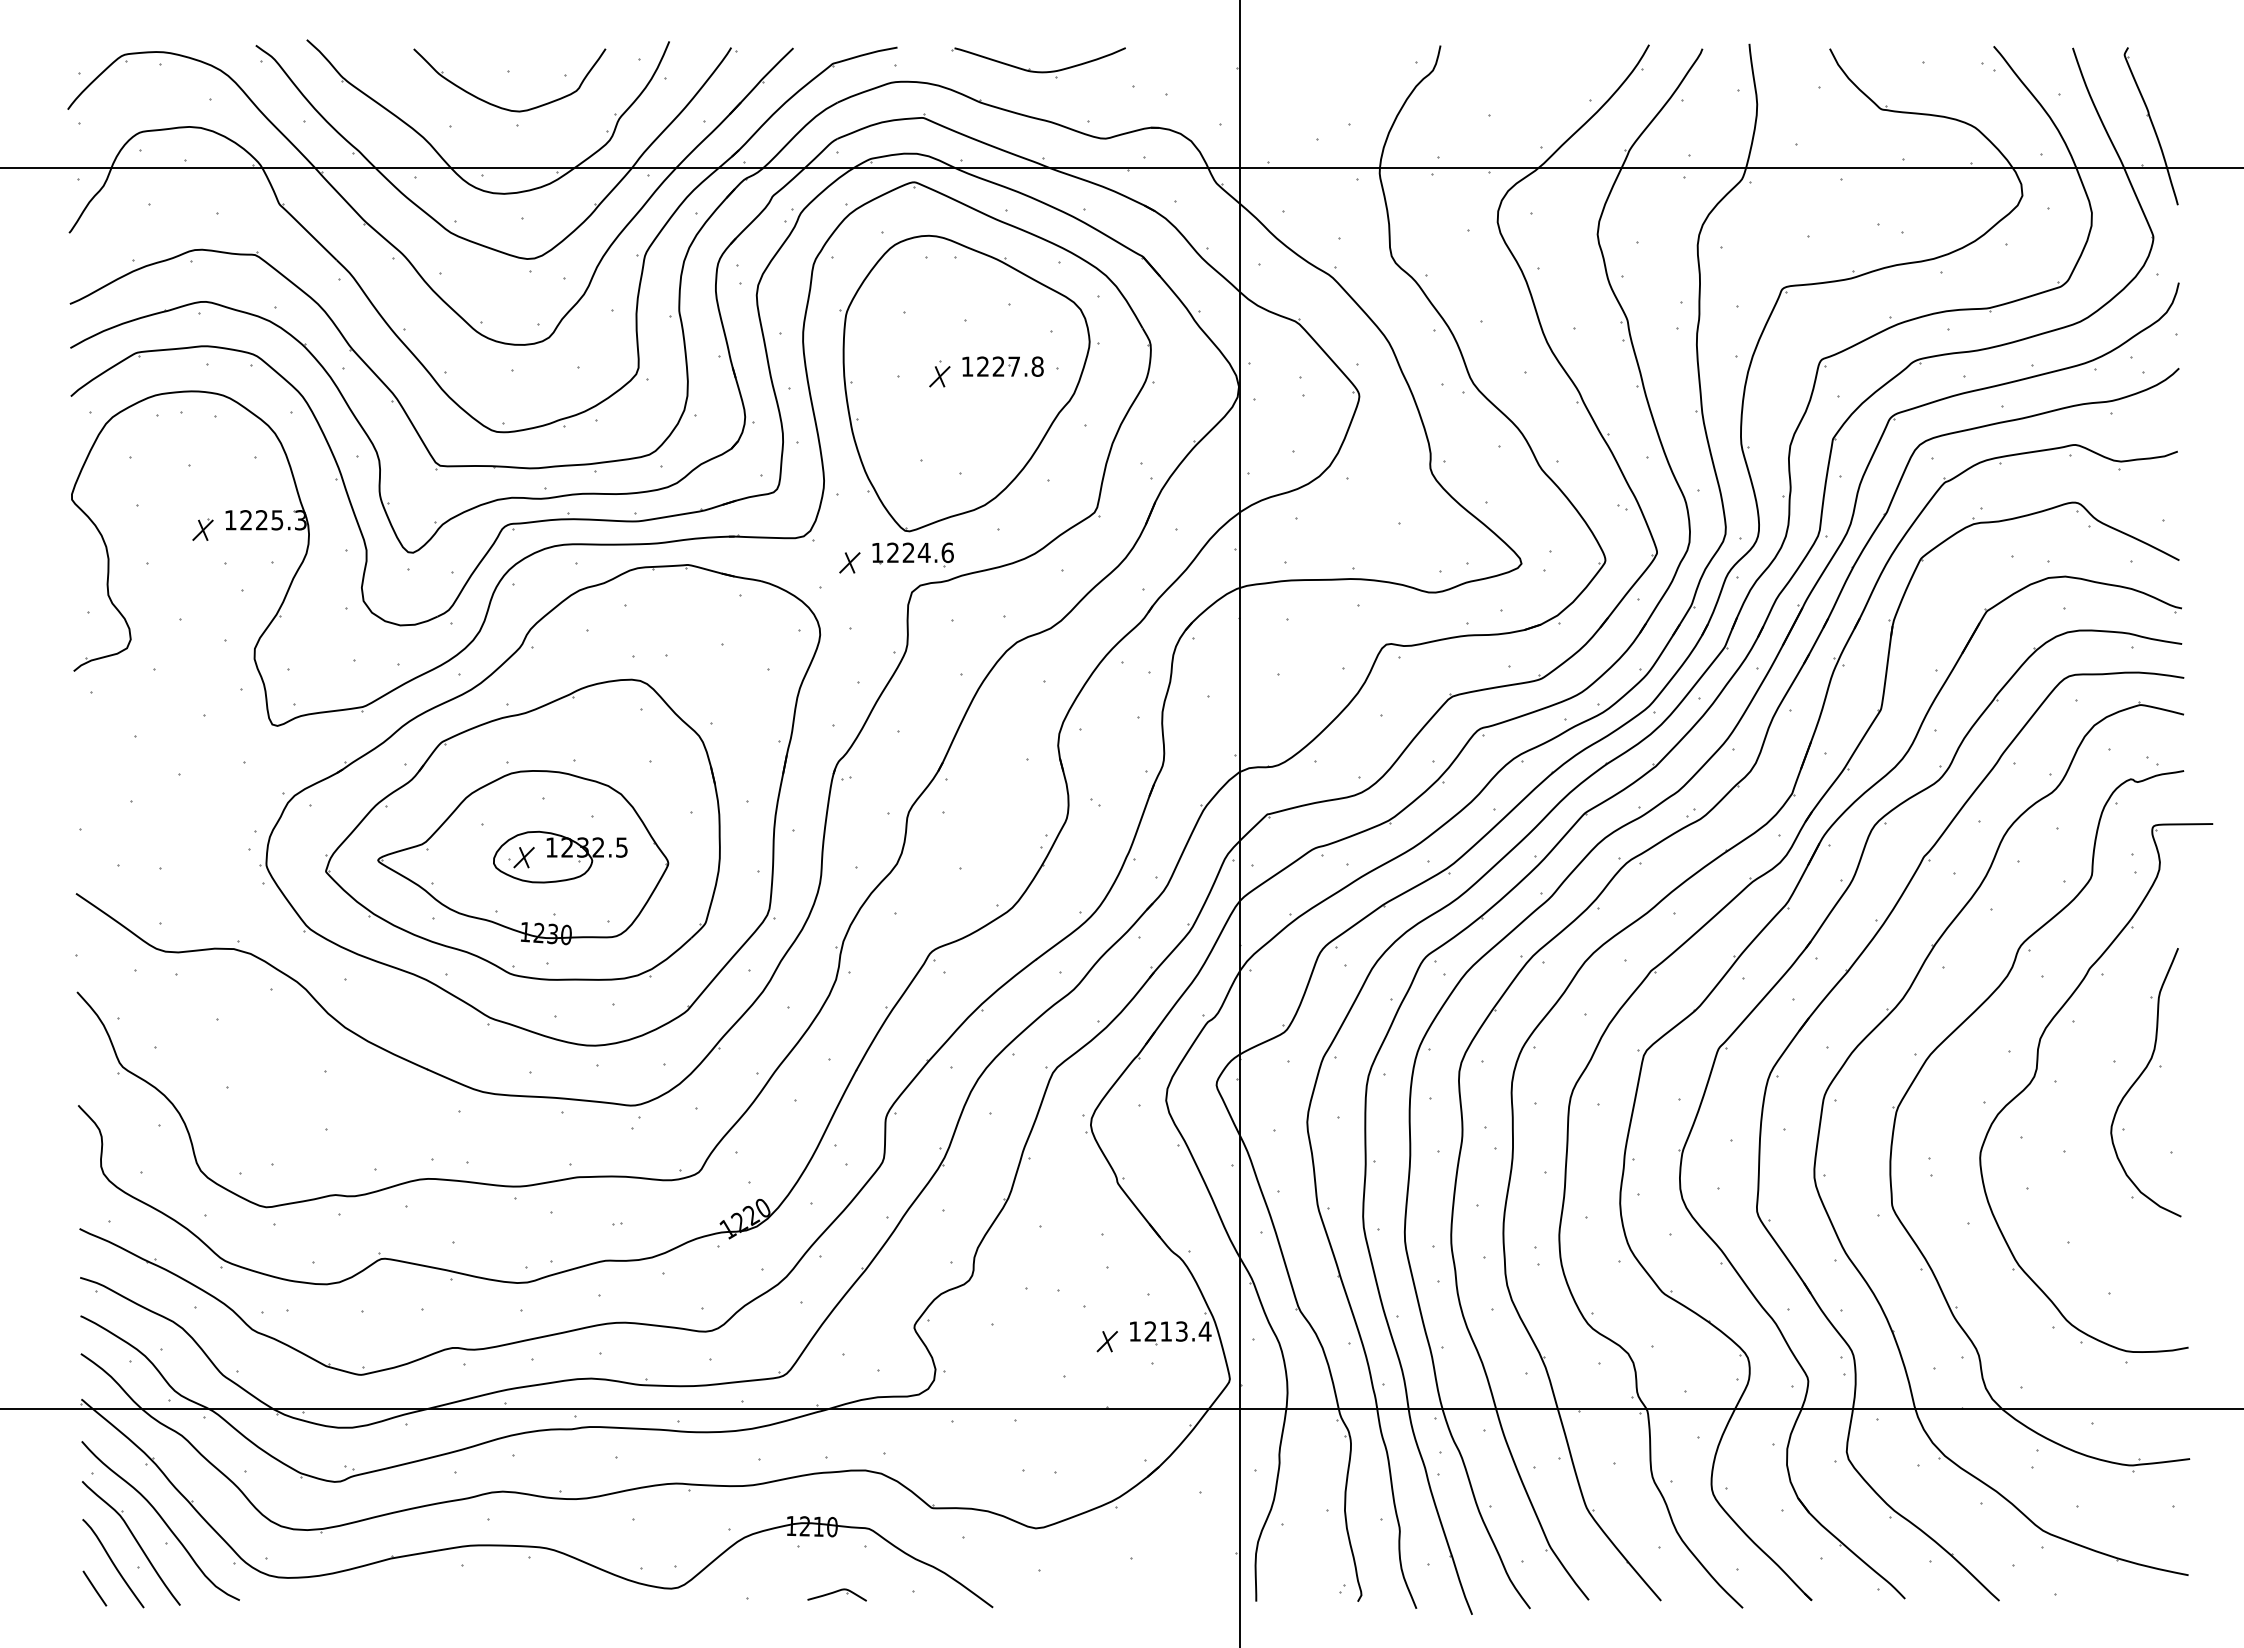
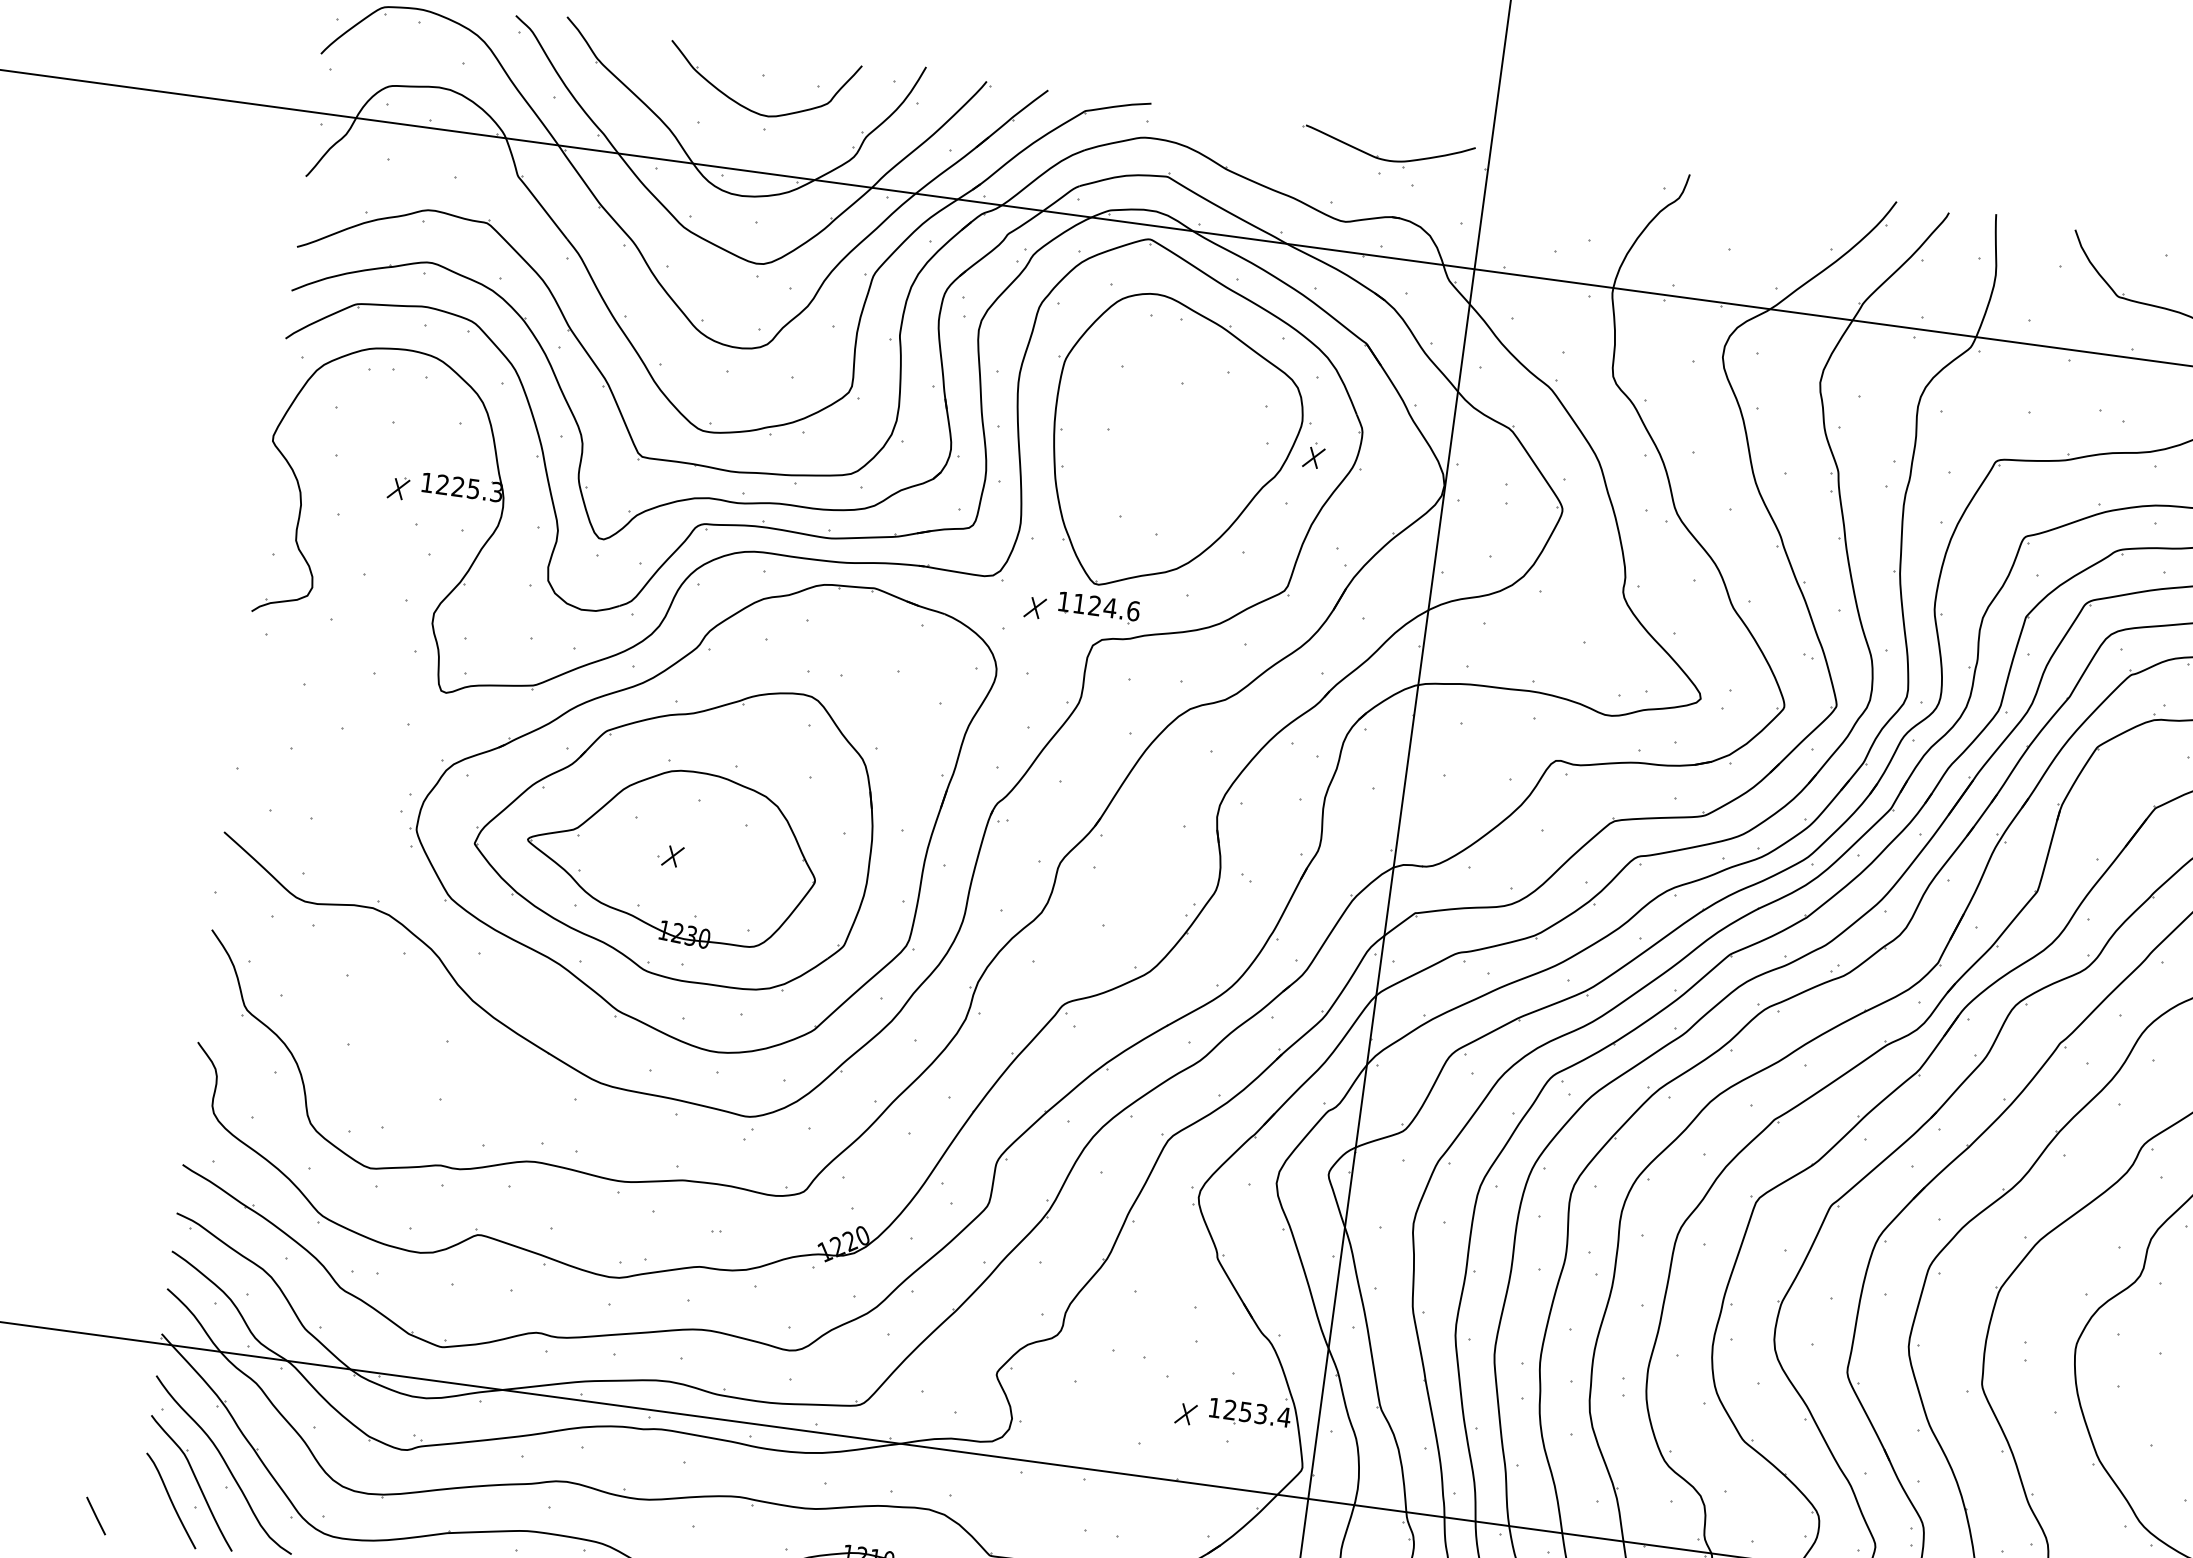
part: (1038, 71) -> (1386, 159), moved
part: (1002, 366) -> (1212, 433), removed
part: (939, 373) -> (1313, 454), moved
text: (892, 552) -> (1078, 603), 1224.6 -> 1124.6
part: (560, 856) -> (709, 860), removed
text: (1165, 1331) -> (1245, 1411), 1213.4 -> 1253.4
line: (94, 1588) -> (95, 1515), moved

